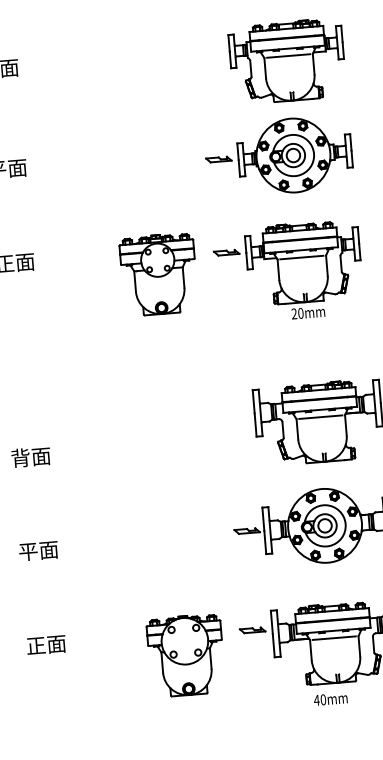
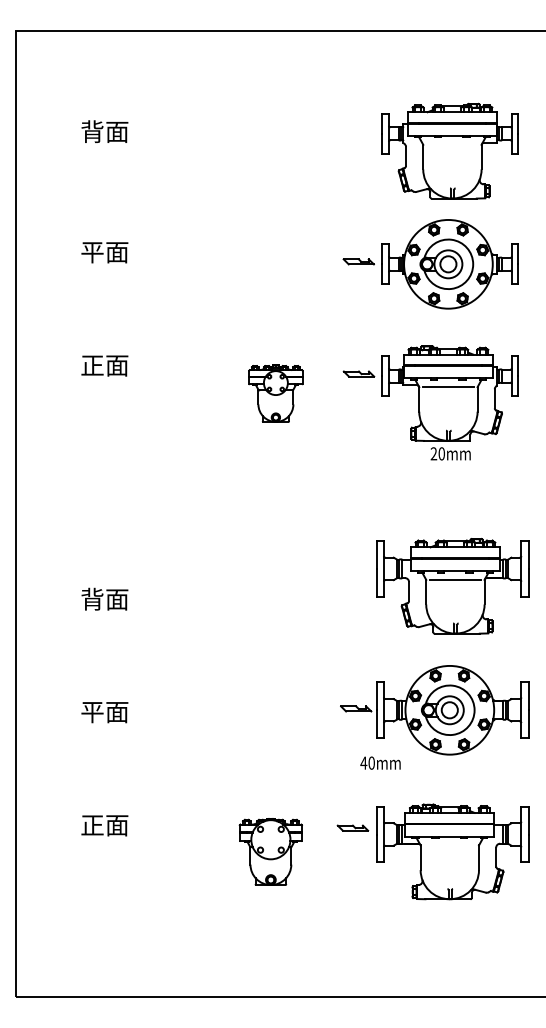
line: (288, 55) -> (452, 144), removed
part: (158, 274) -> (275, 393), size x0.6
line: (334, 638) -> (449, 845), removed
part: (185, 655) -> (270, 851), size x0.7
text: (330, 698) -> (380, 762), moved

